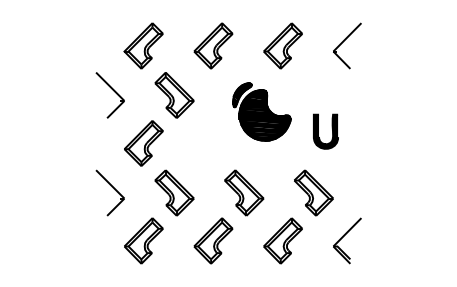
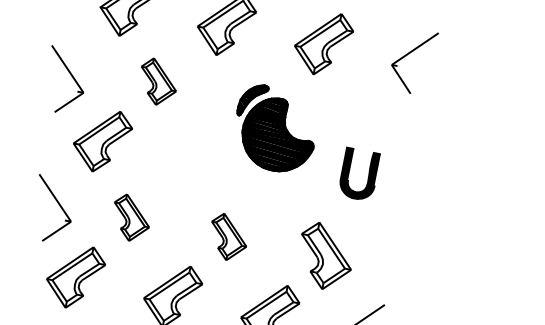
part: (109, 95) -> (64, 81), moved
part: (174, 95) -> (158, 82), size x0.7
part: (109, 192) -> (51, 209), moved
part: (174, 192) -> (131, 217), size x0.7
part: (244, 192) -> (228, 236), size x0.7

